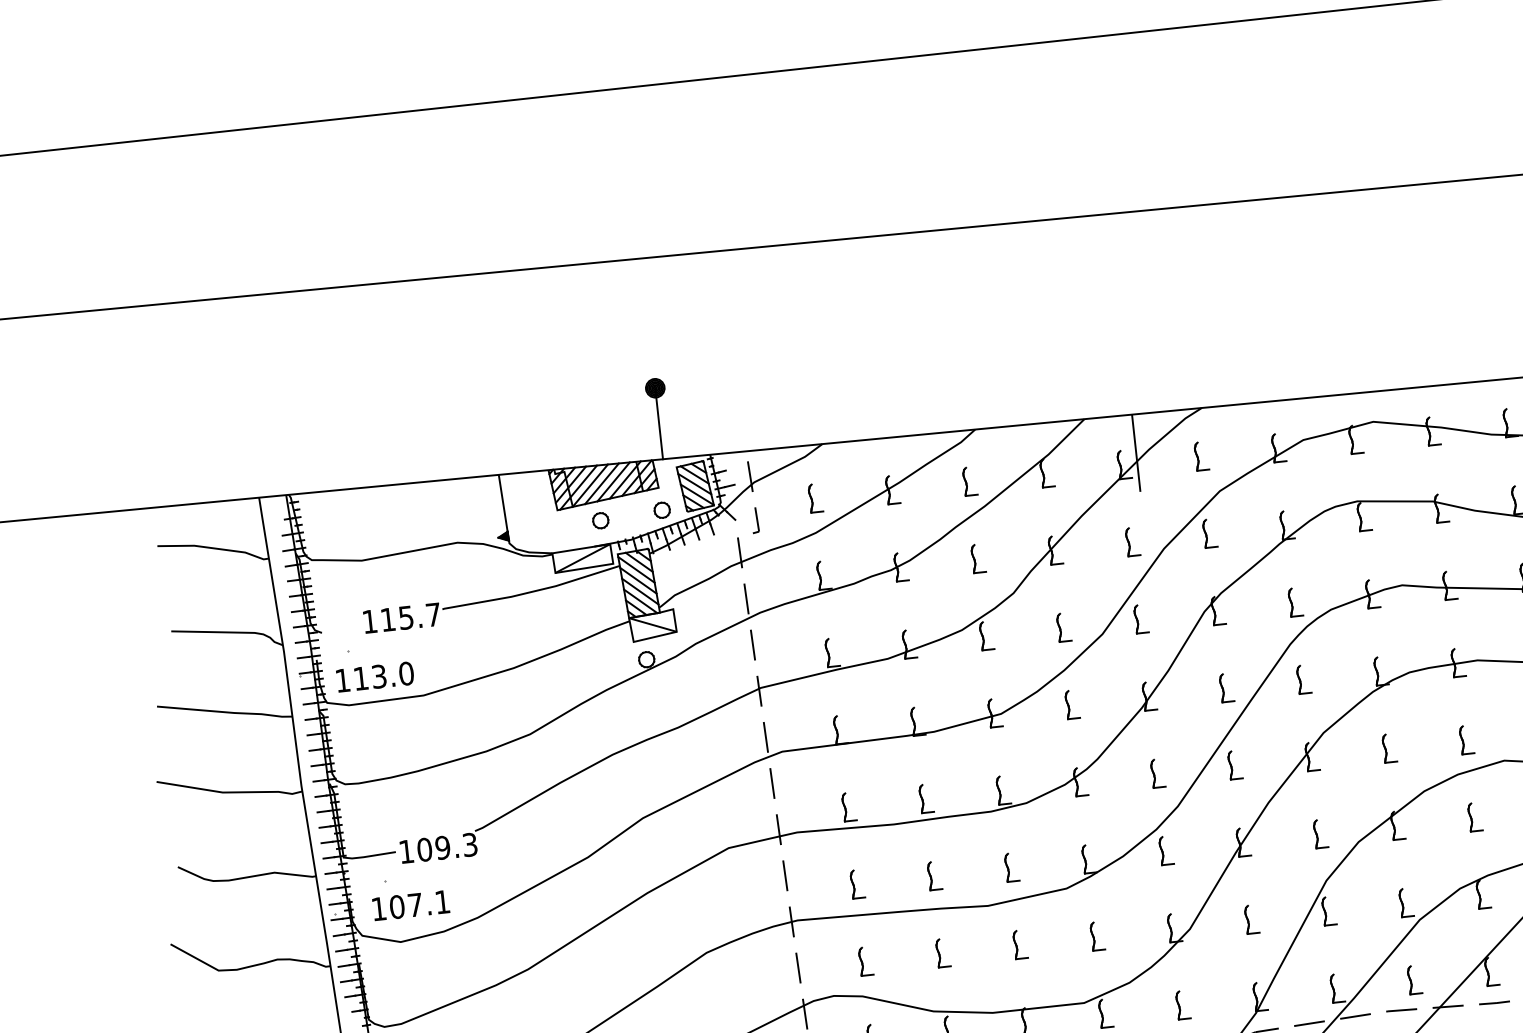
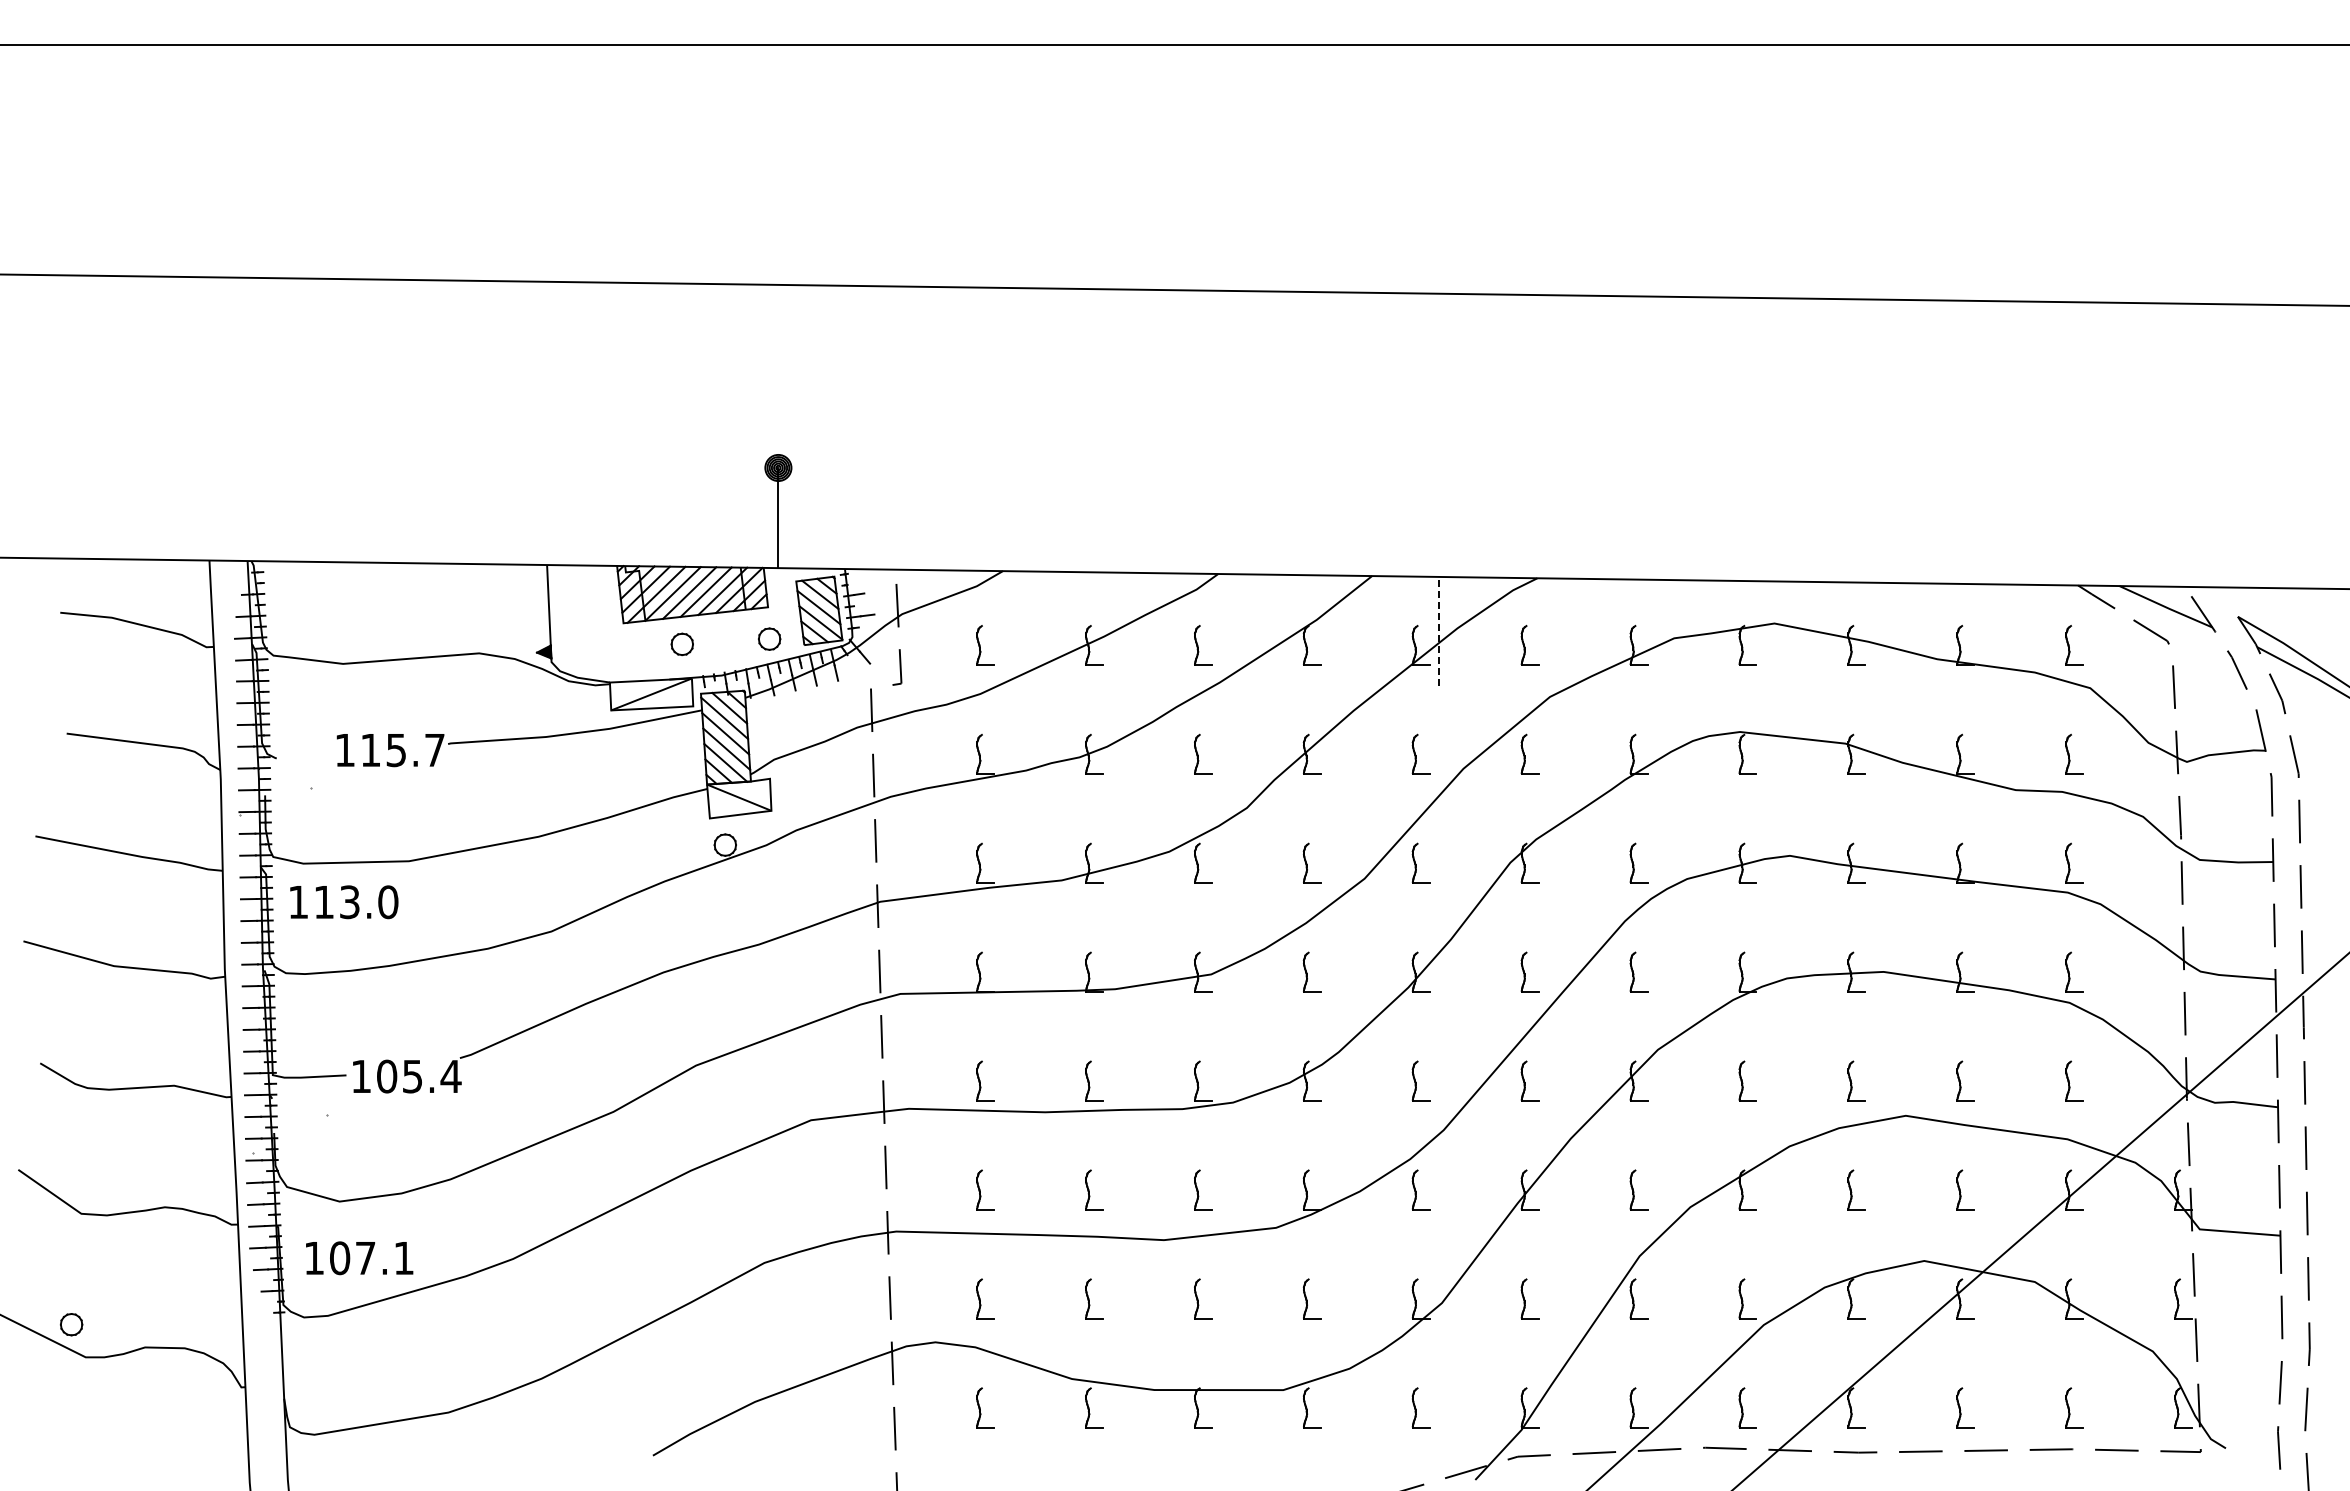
line: (1136, 452) -> (1439, 630), solid -> dashed
text: (375, 677) -> (344, 902), moved
text: (456, 846) -> (431, 1076), 109.3 -> 105.4
text: (411, 905) -> (359, 1258), moved

